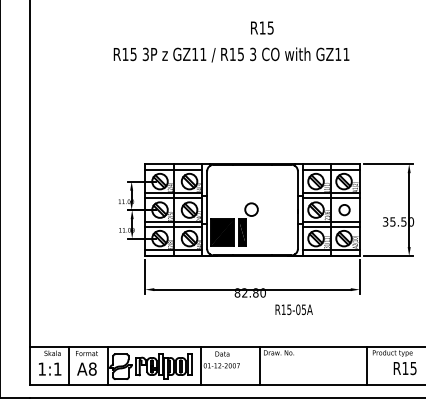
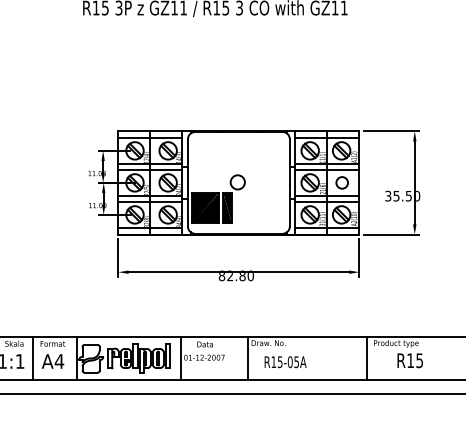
text: (293, 309) -> (284, 361), moved
text: (92, 368) -> (59, 360), A8 -> A4

